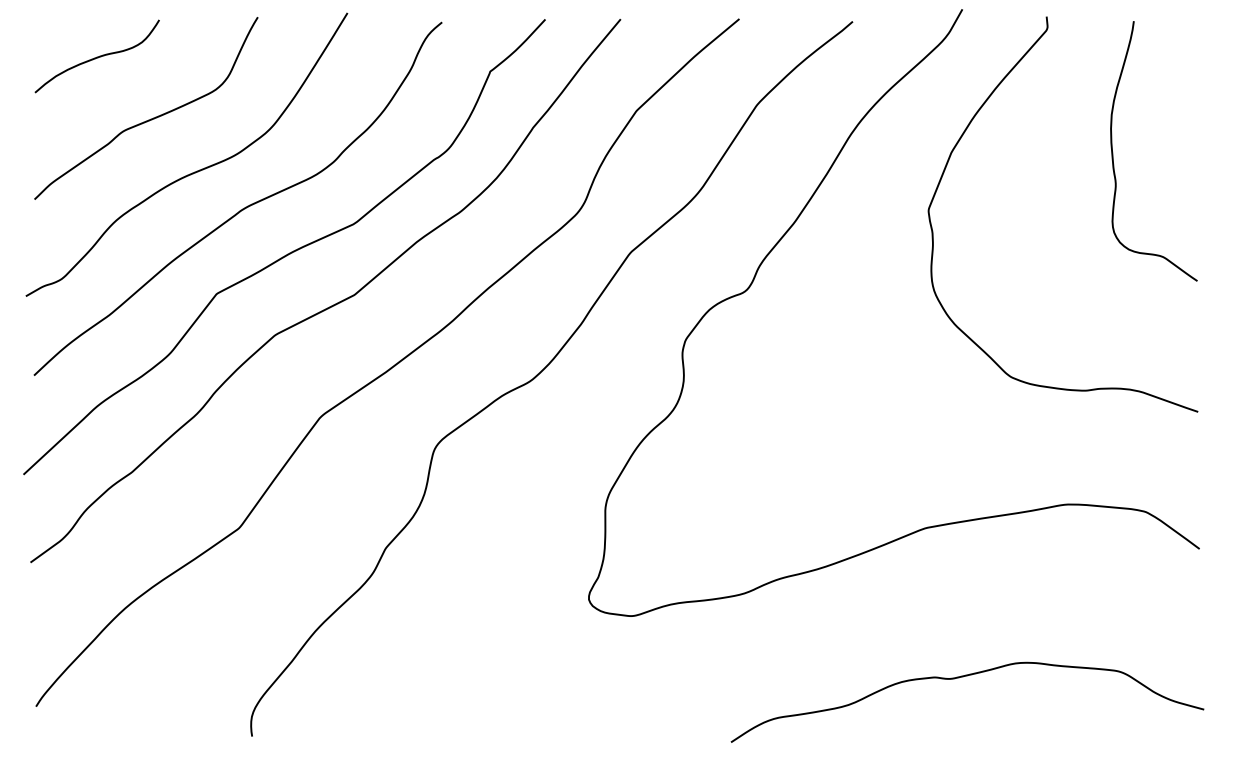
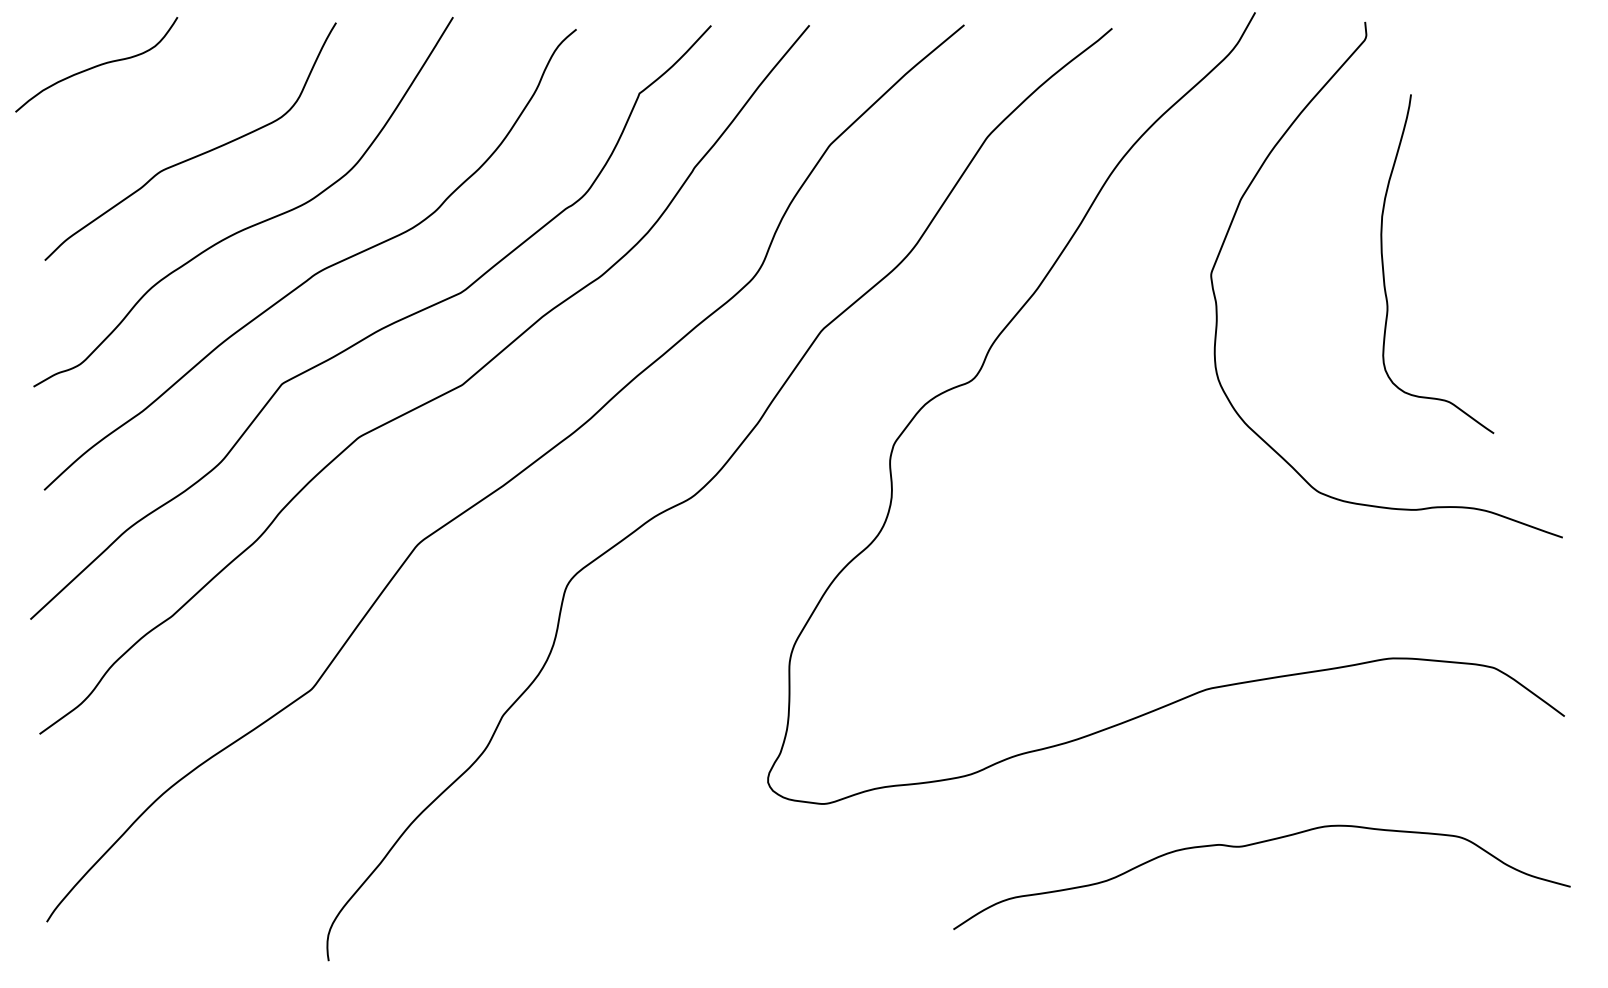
curve: (96, 56) -> (95, 64), moved
curve: (1113, 152) -> (1384, 265), moved
curve: (963, 677) -> (1256, 844), moved

